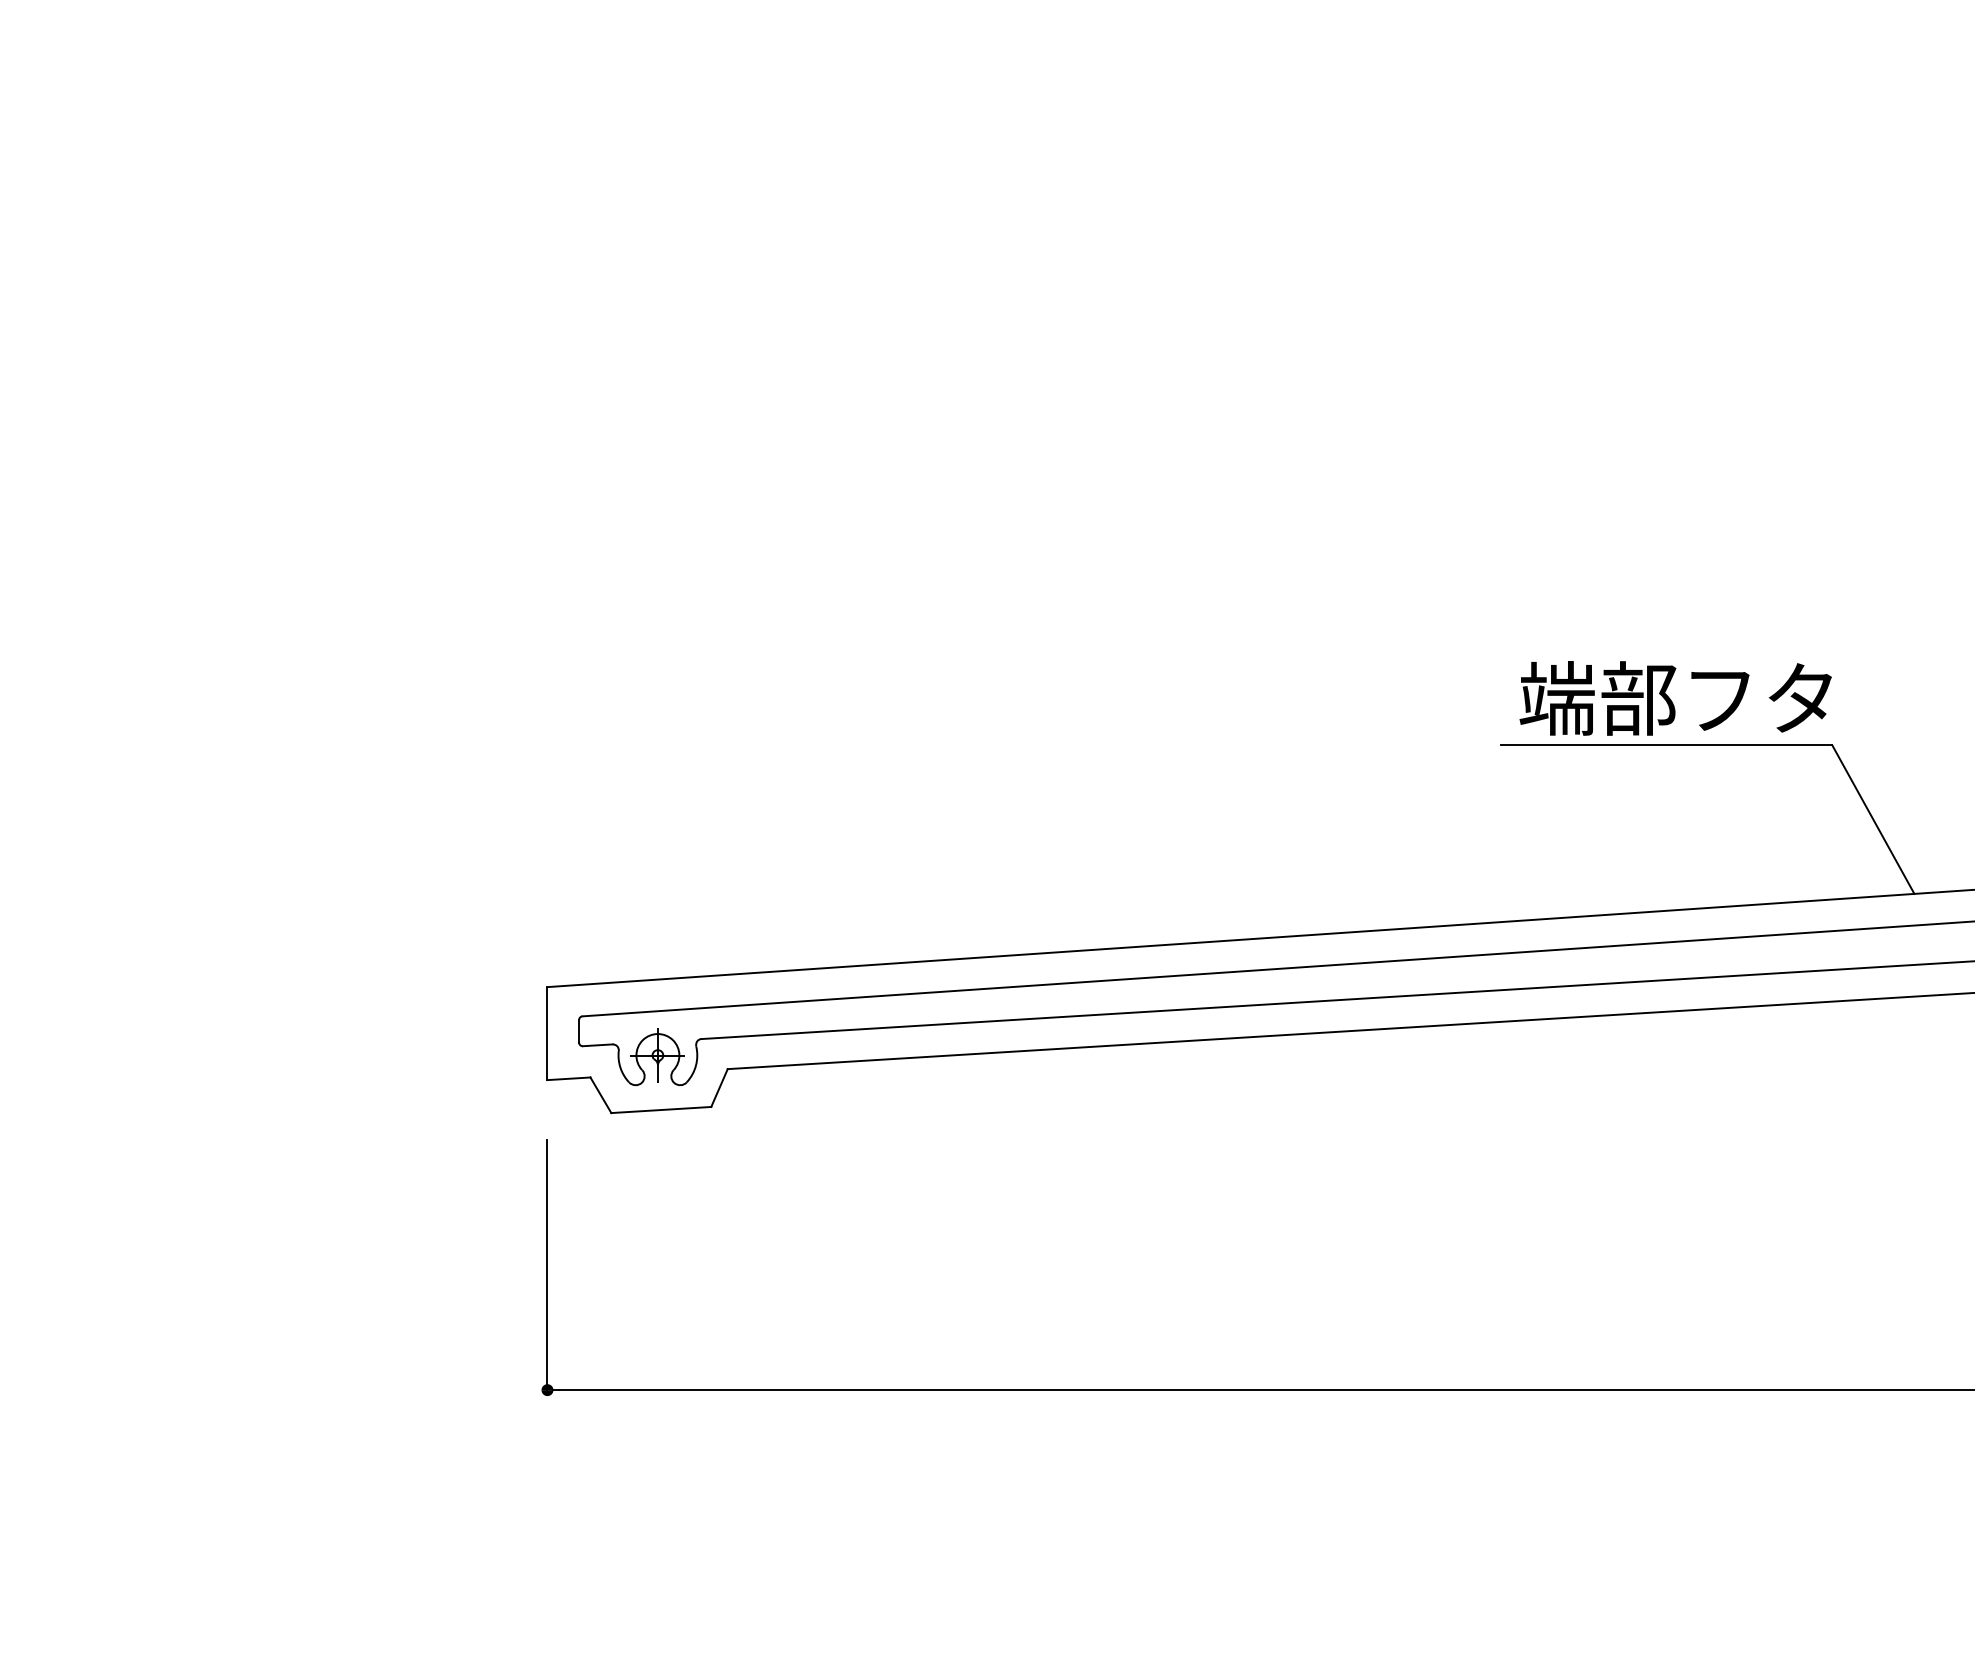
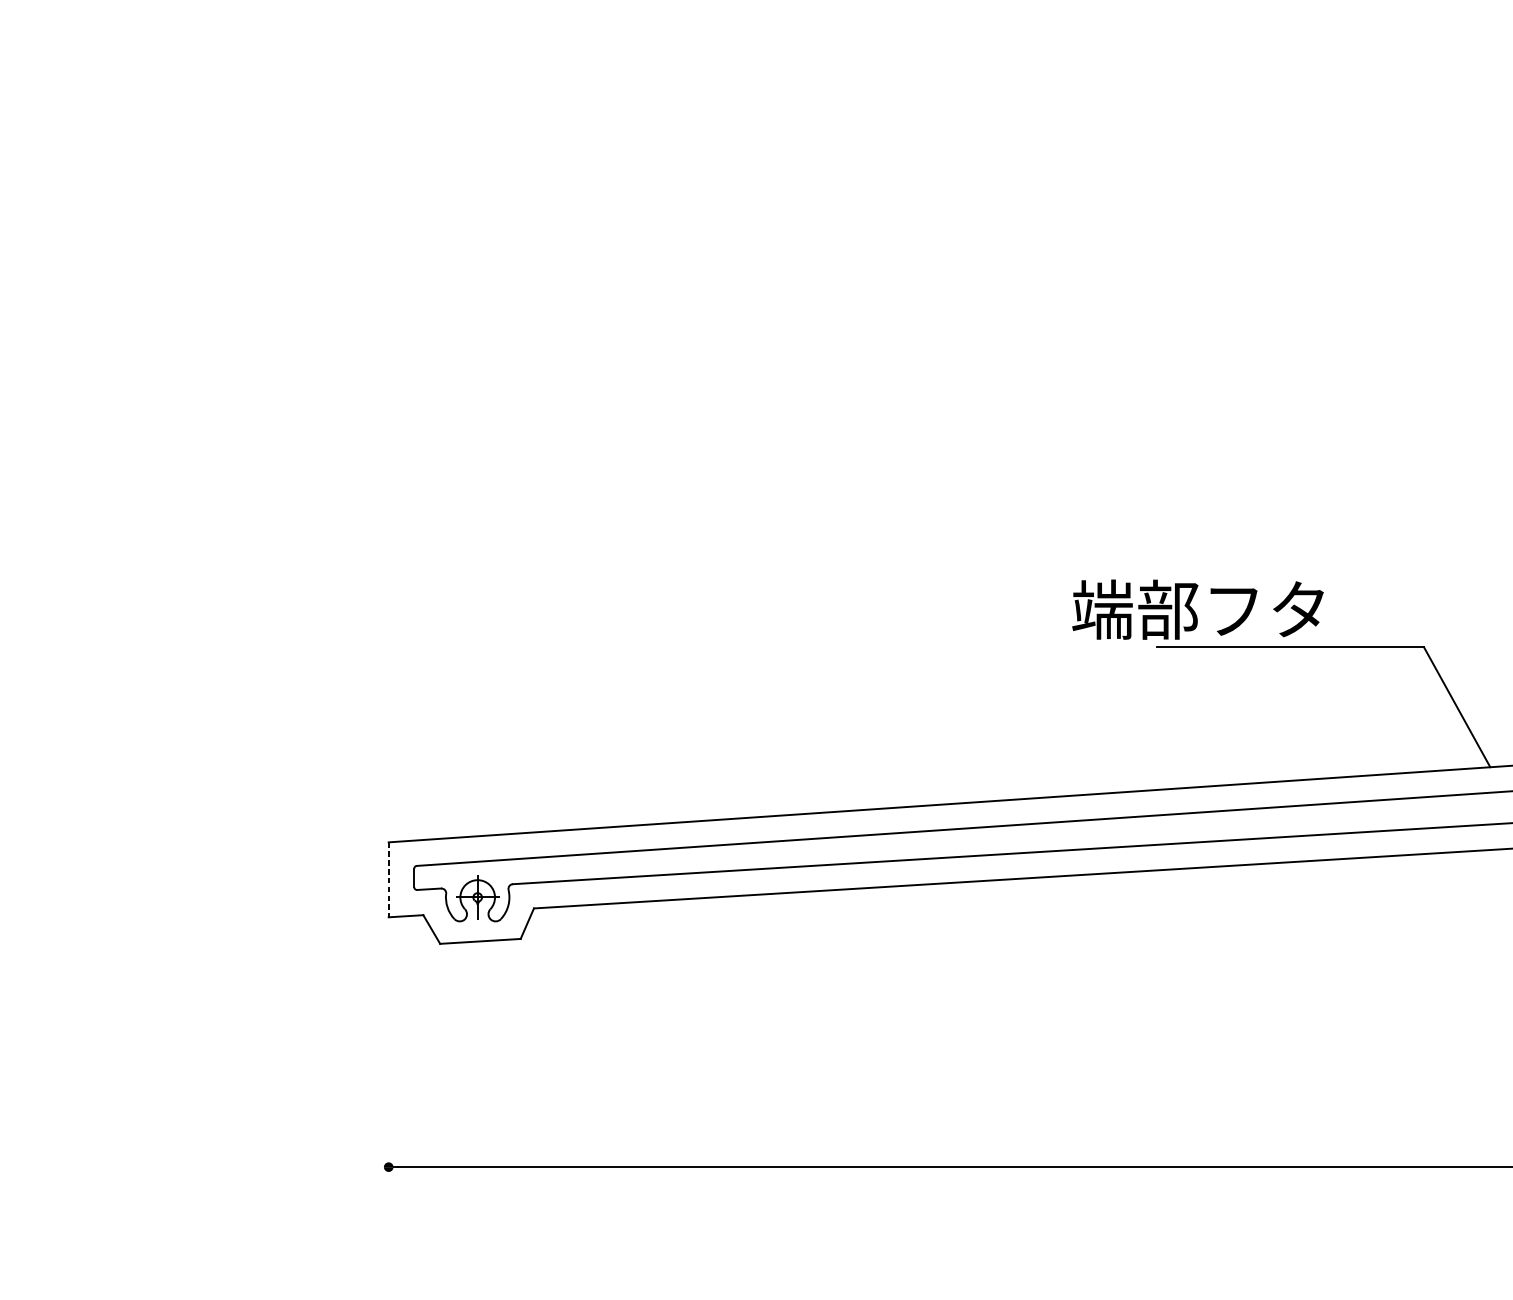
text: (1675, 698) -> (1197, 609), moved
line: (547, 1034) -> (388, 880), solid -> dashed
line: (547, 1264) -> (388, 1065), removed

